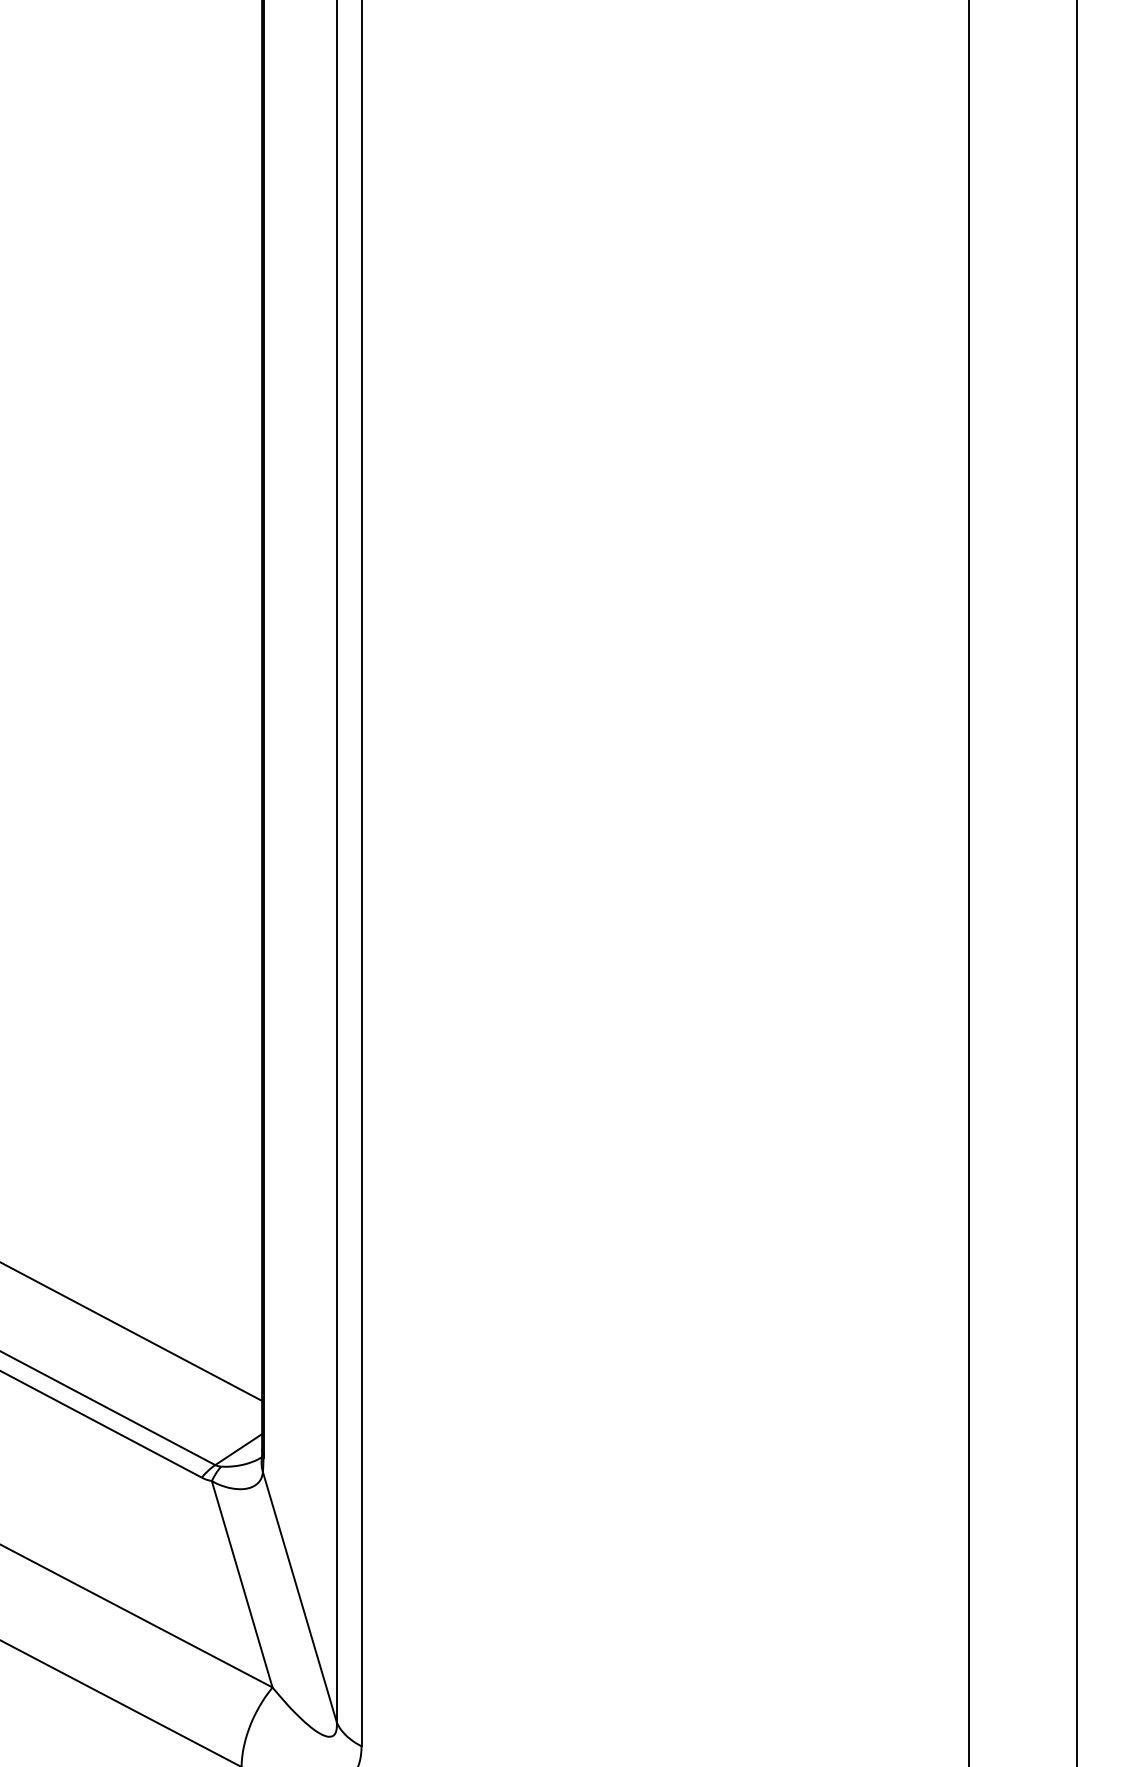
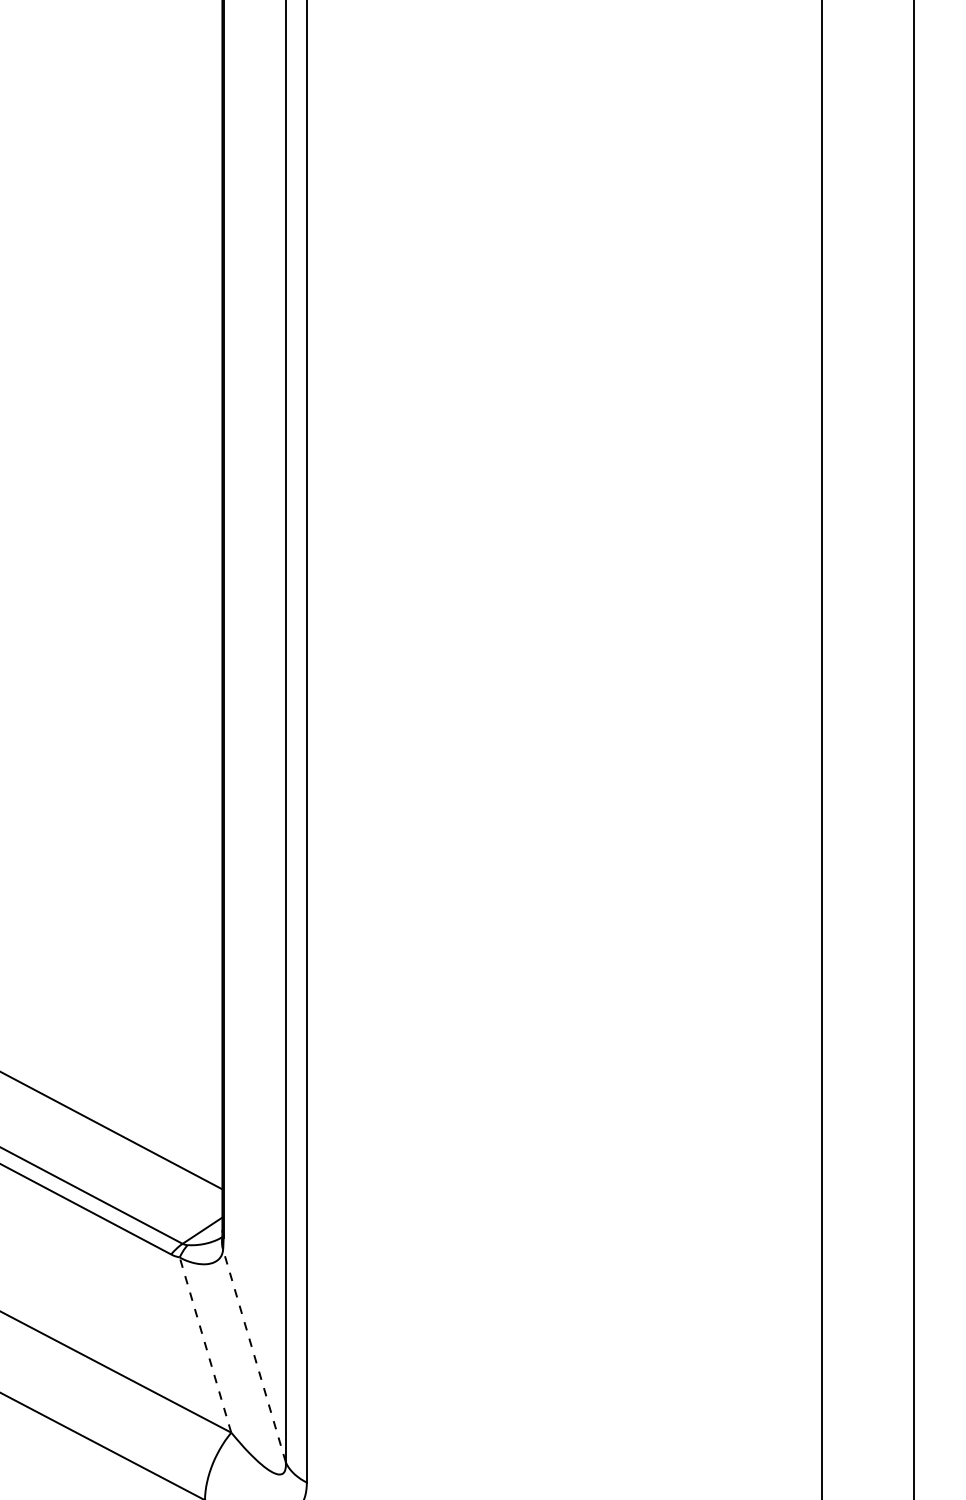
line: (242, 1583) -> (205, 1344), solid -> dashed
line: (299, 1596) -> (254, 1355), solid -> dashed

